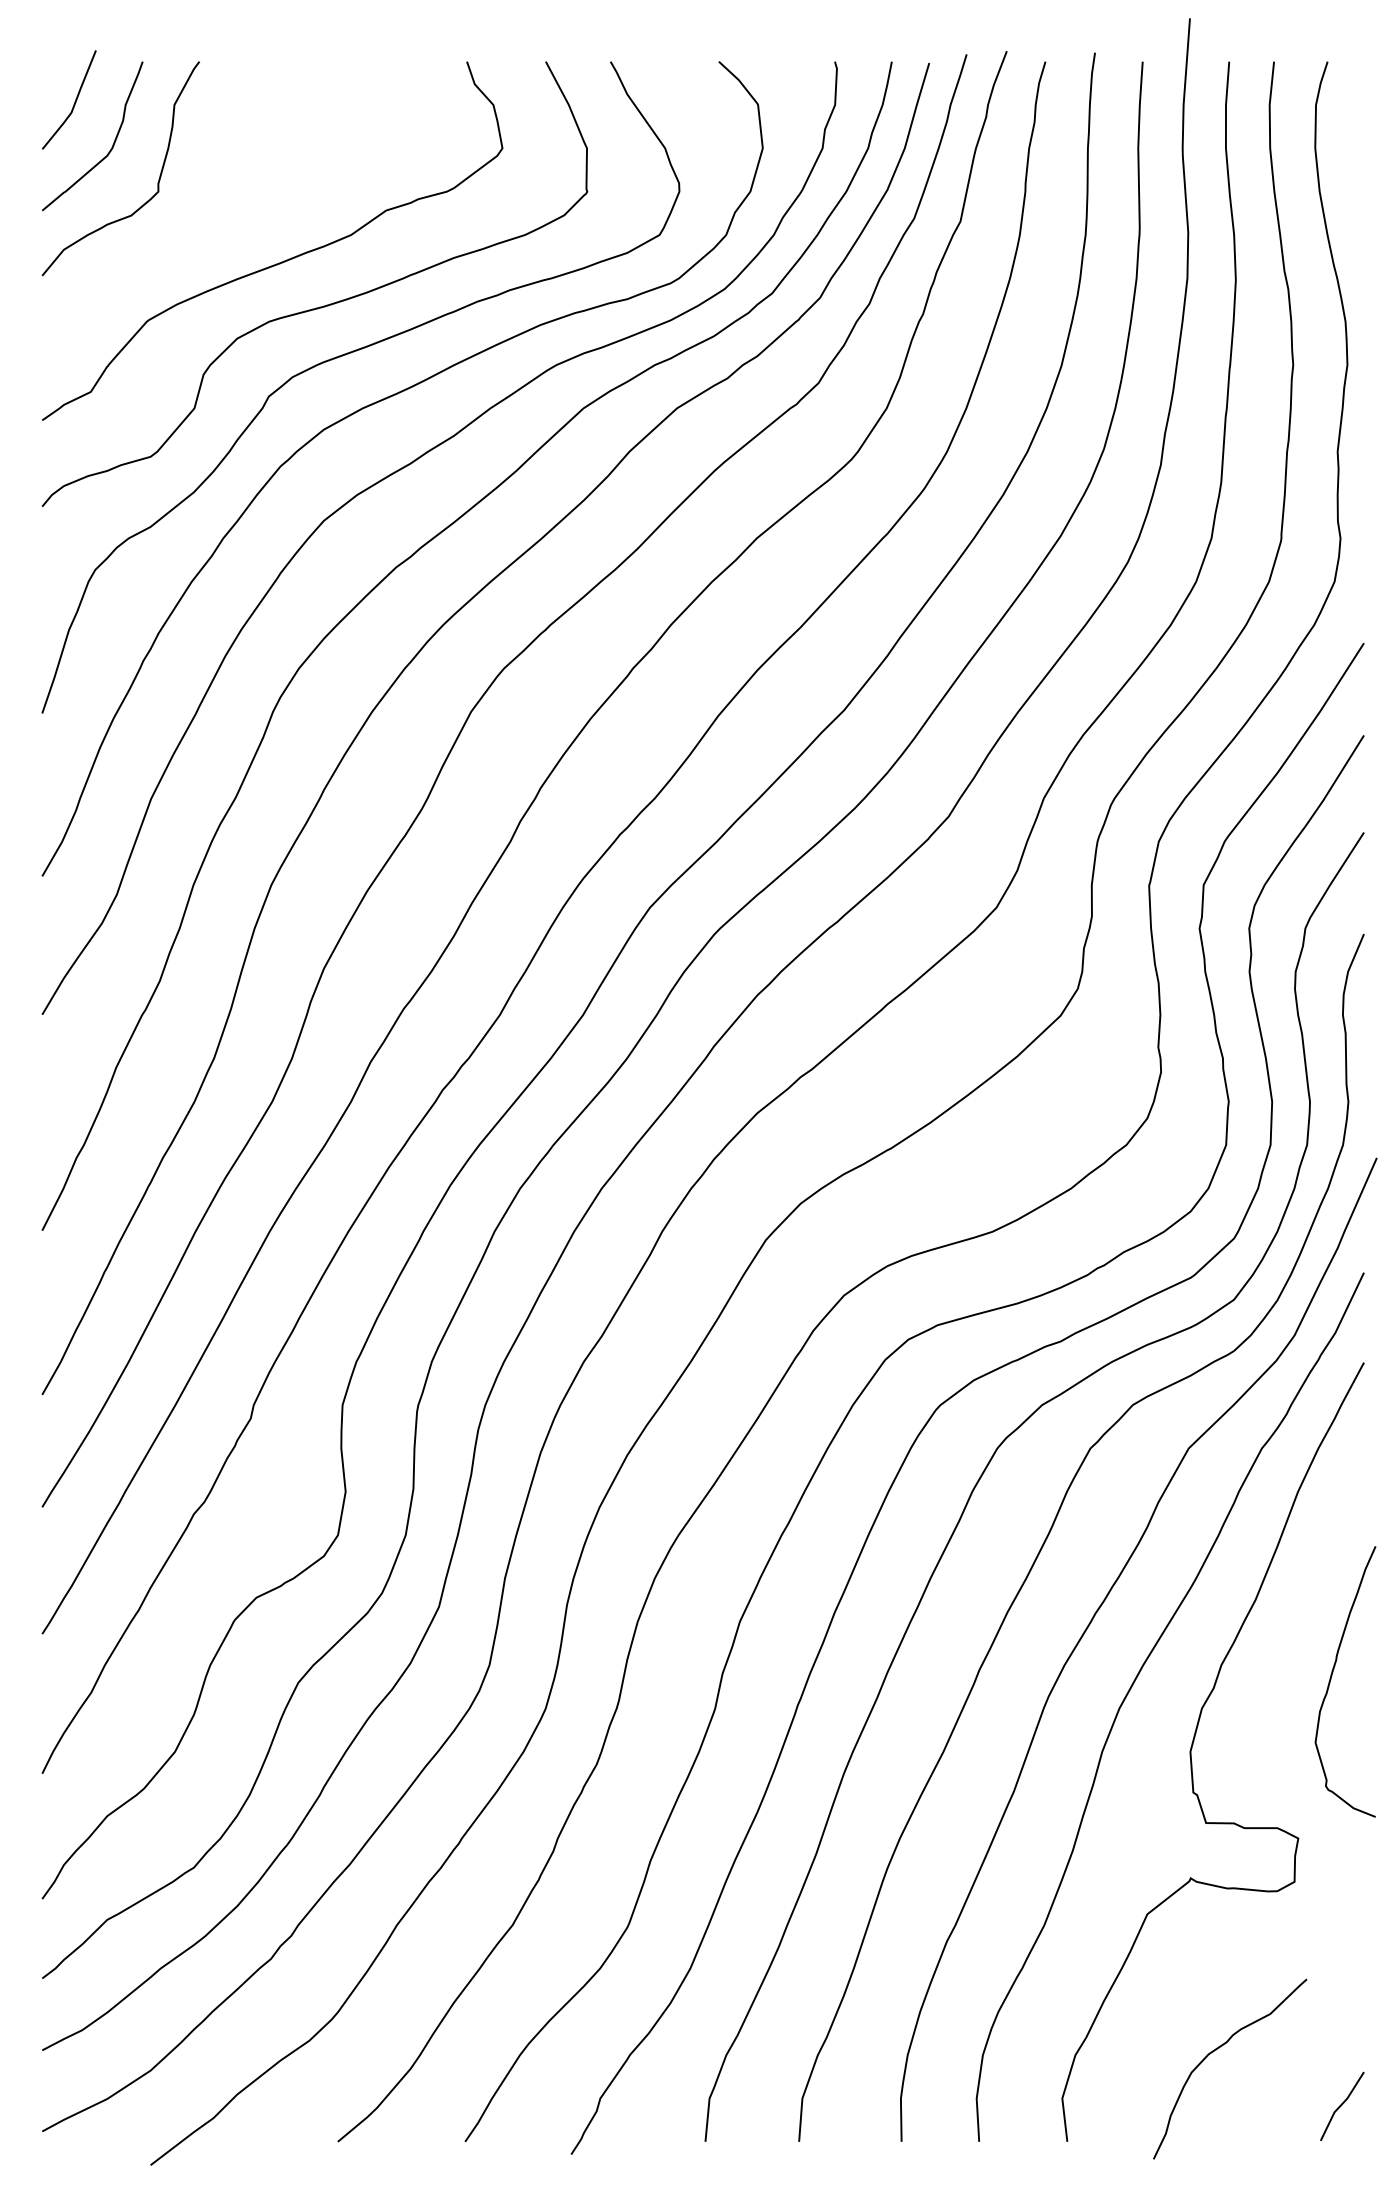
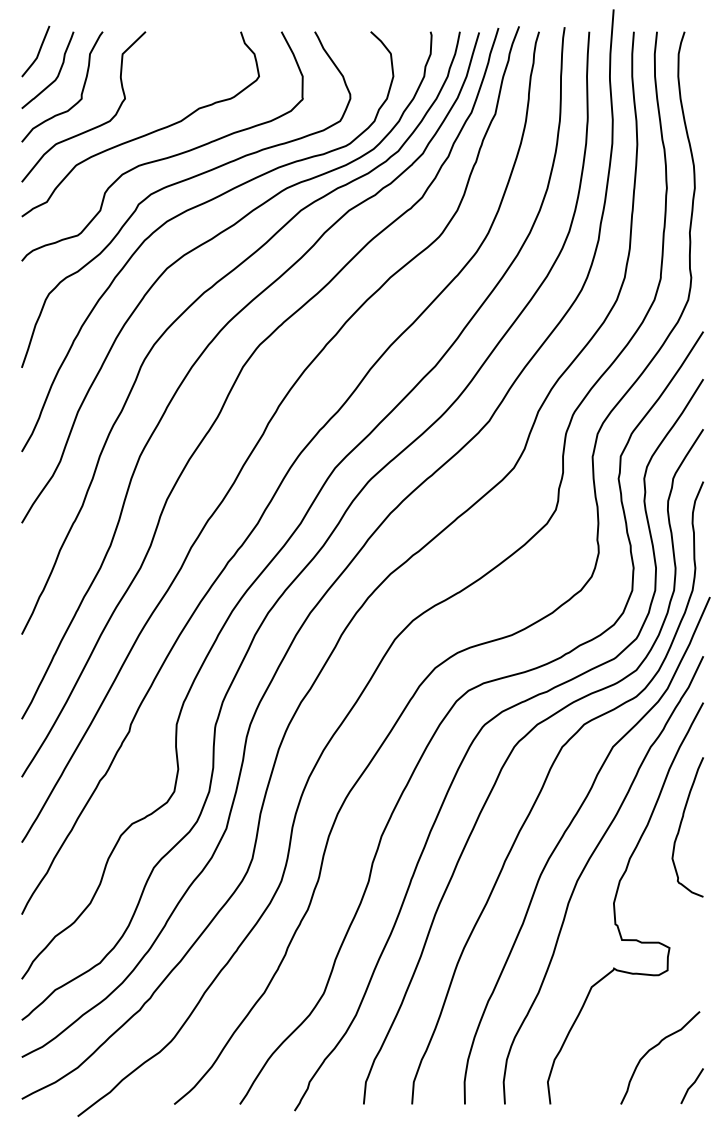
curve: (175, 249) -> (90, 128), added
curve: (1333, 1678) -> (681, 825), moved
curve: (1220, 2048) -> (655, 1047), moved

